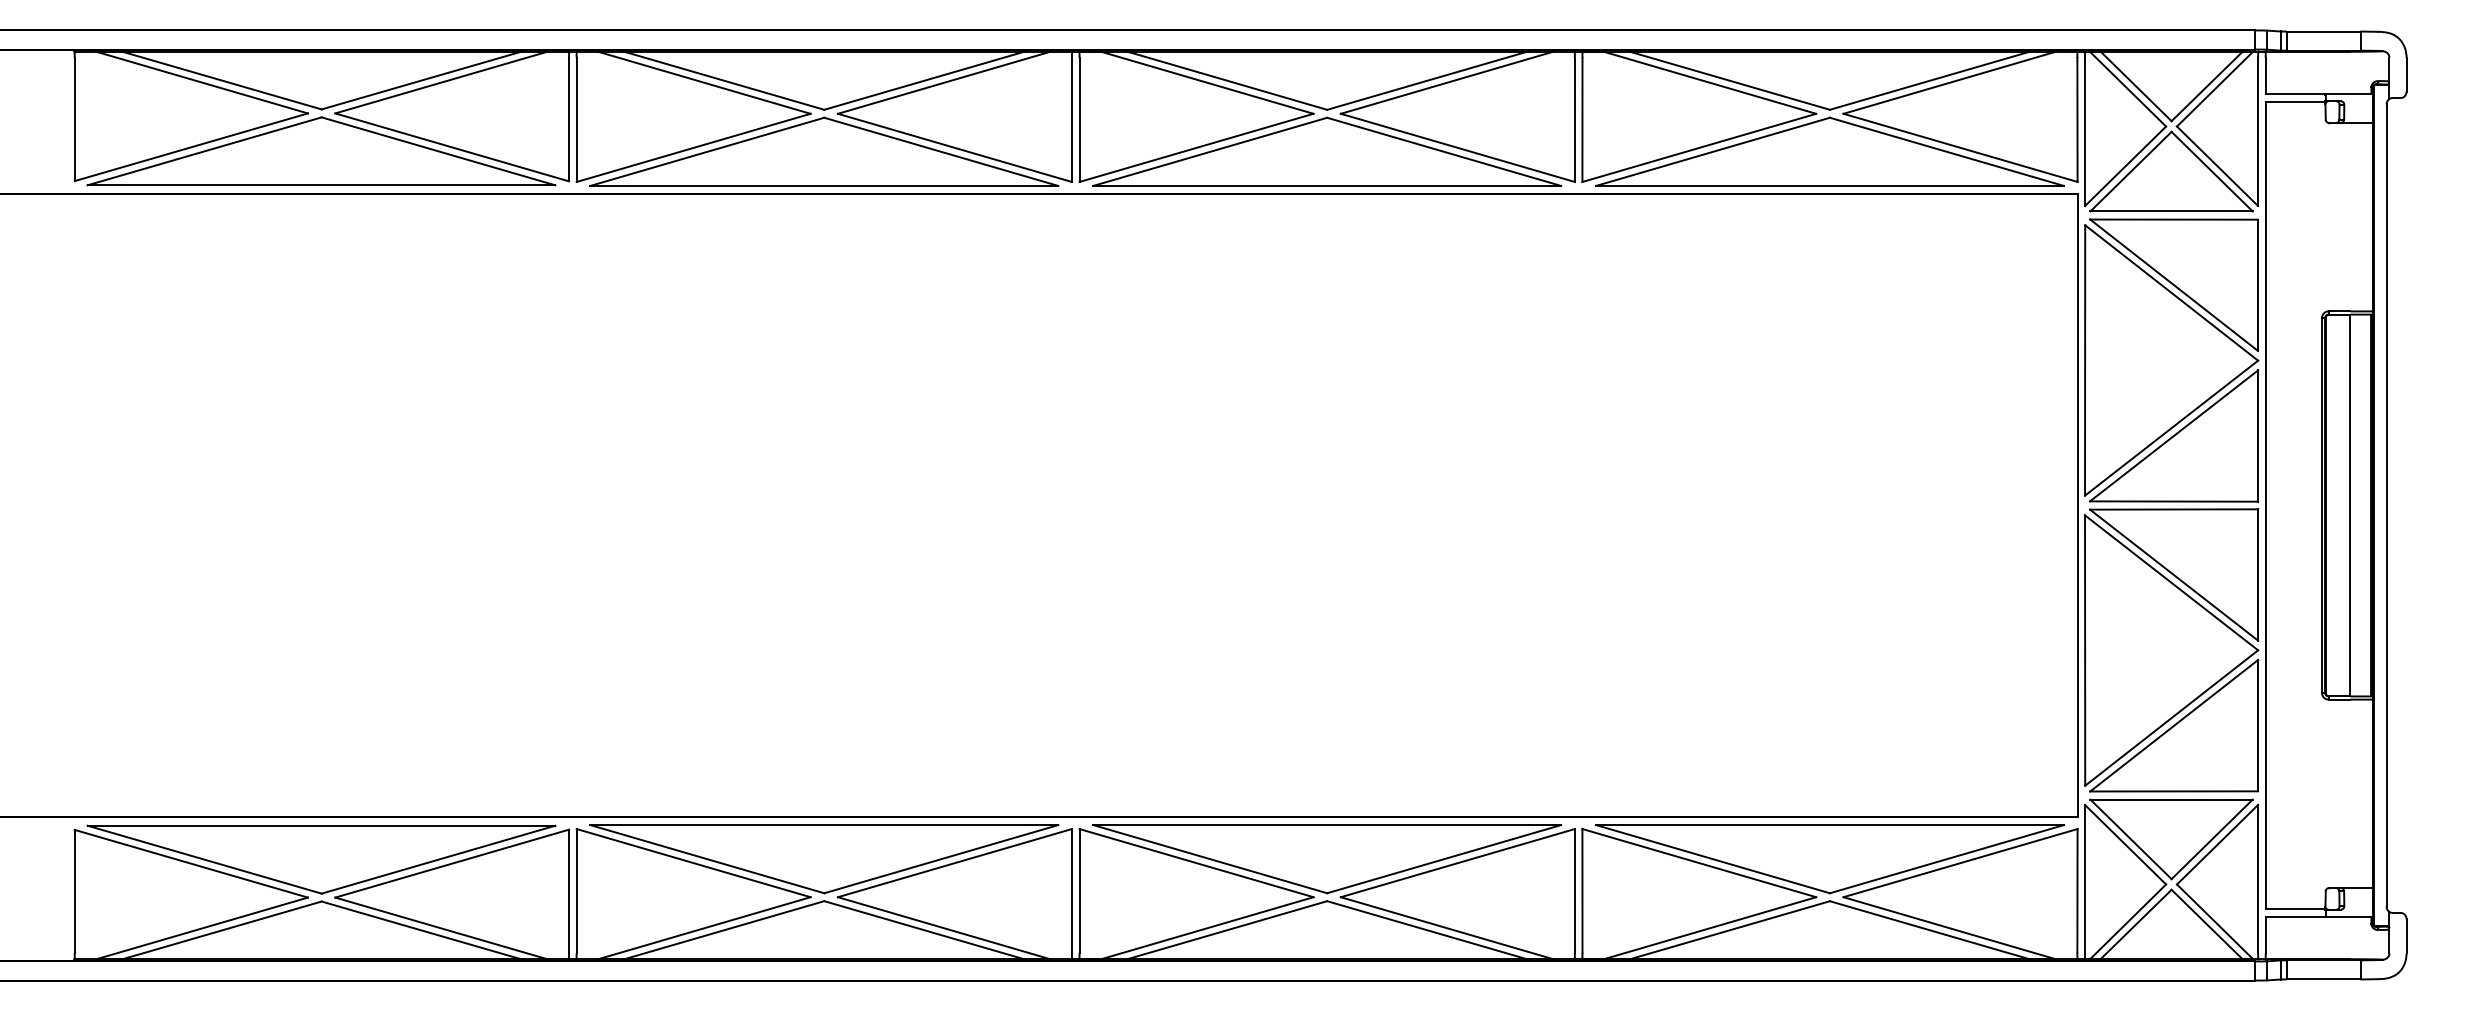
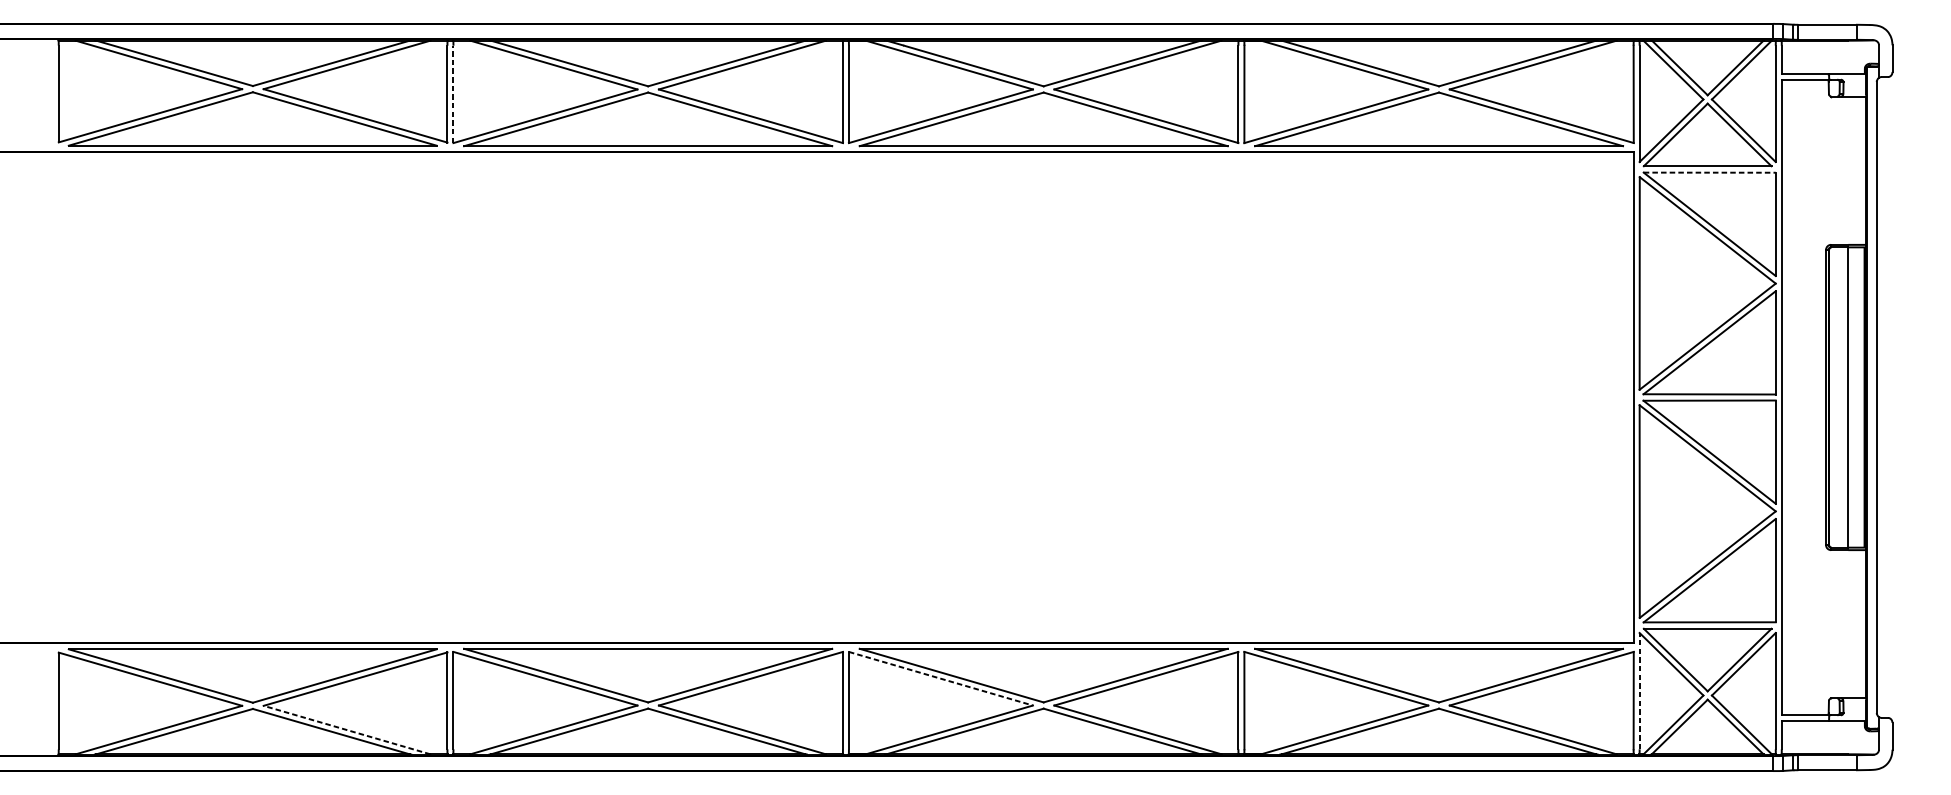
line: (576, 120) -> (453, 94), solid -> dashed
line: (2174, 219) -> (1709, 172), solid -> dashed
line: (1196, 863) -> (940, 679), solid -> dashed
line: (2085, 878) -> (1640, 690), solid -> dashed
line: (440, 928) -> (346, 730), solid -> dashed

